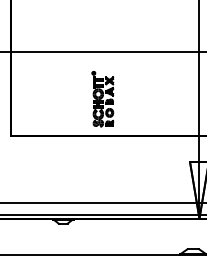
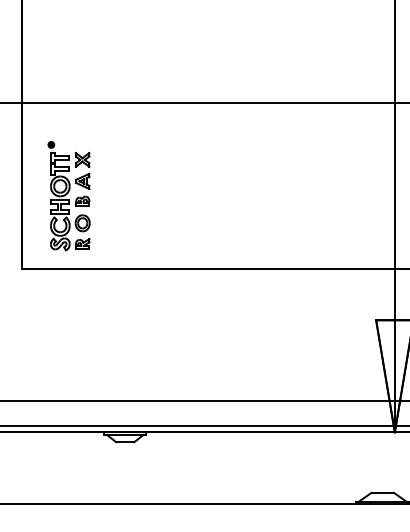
part: (102, 99) -> (68, 196), moved

